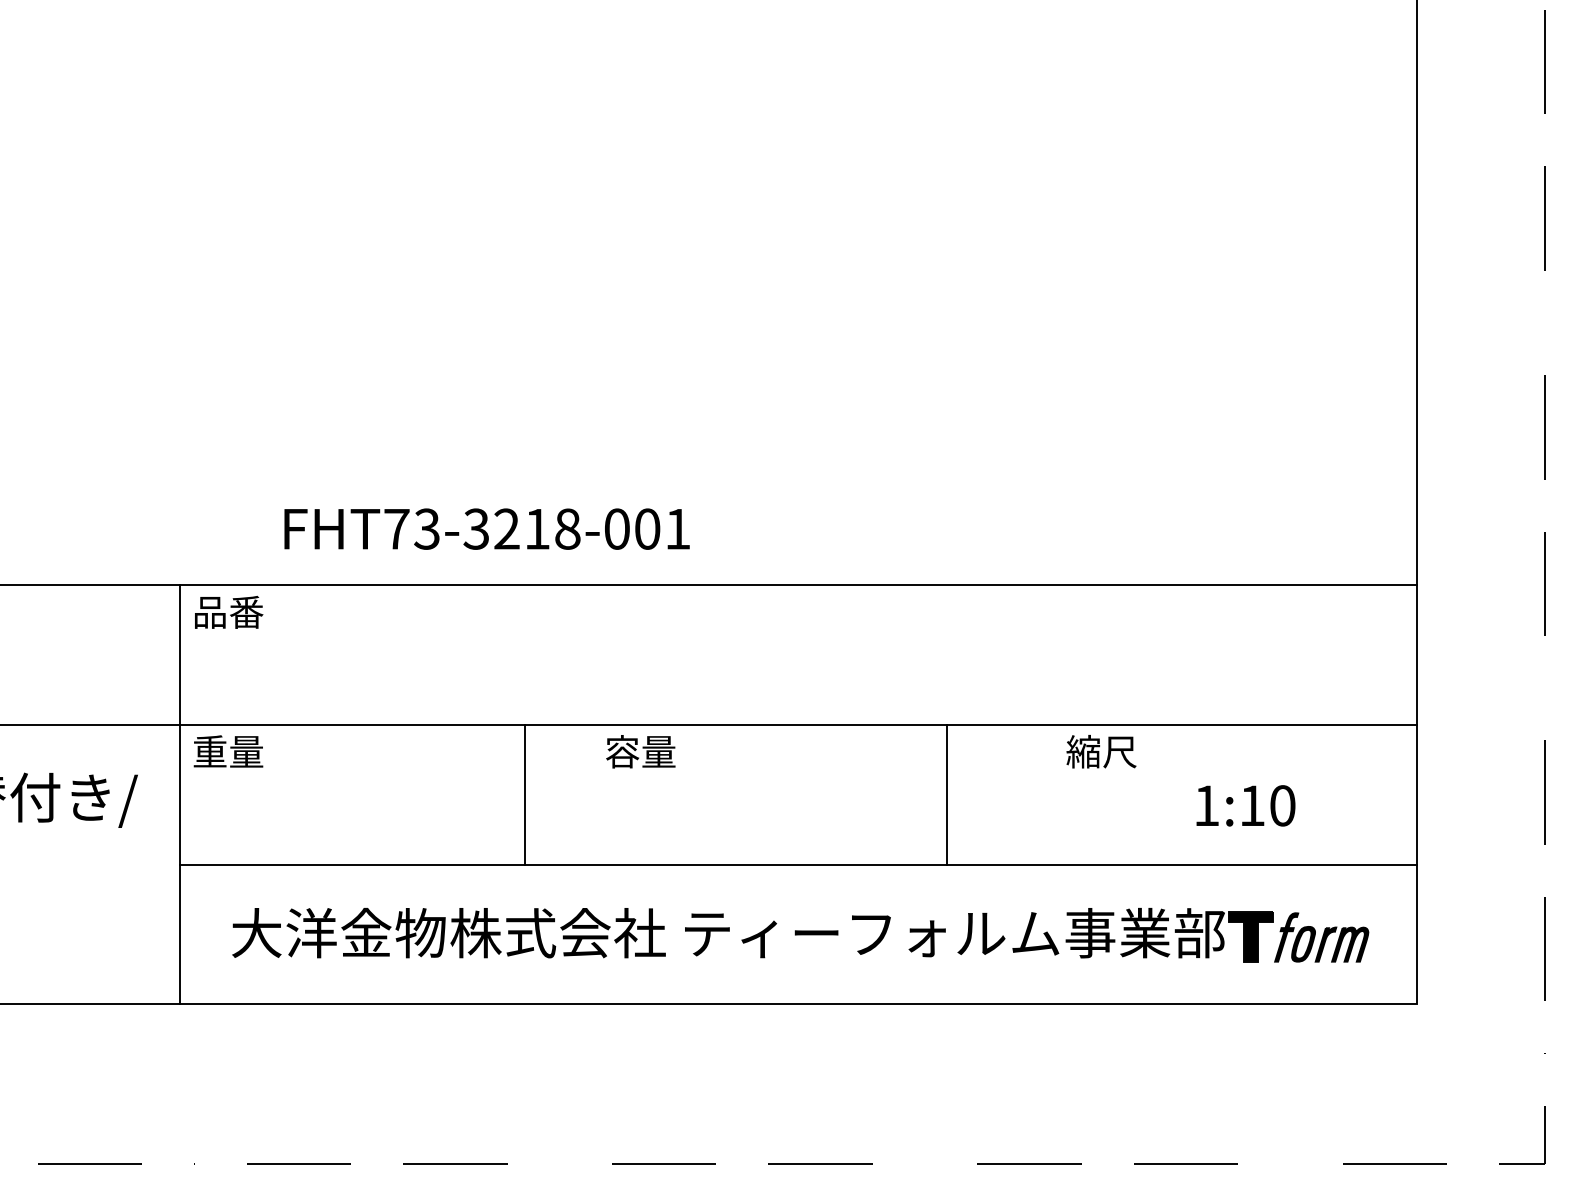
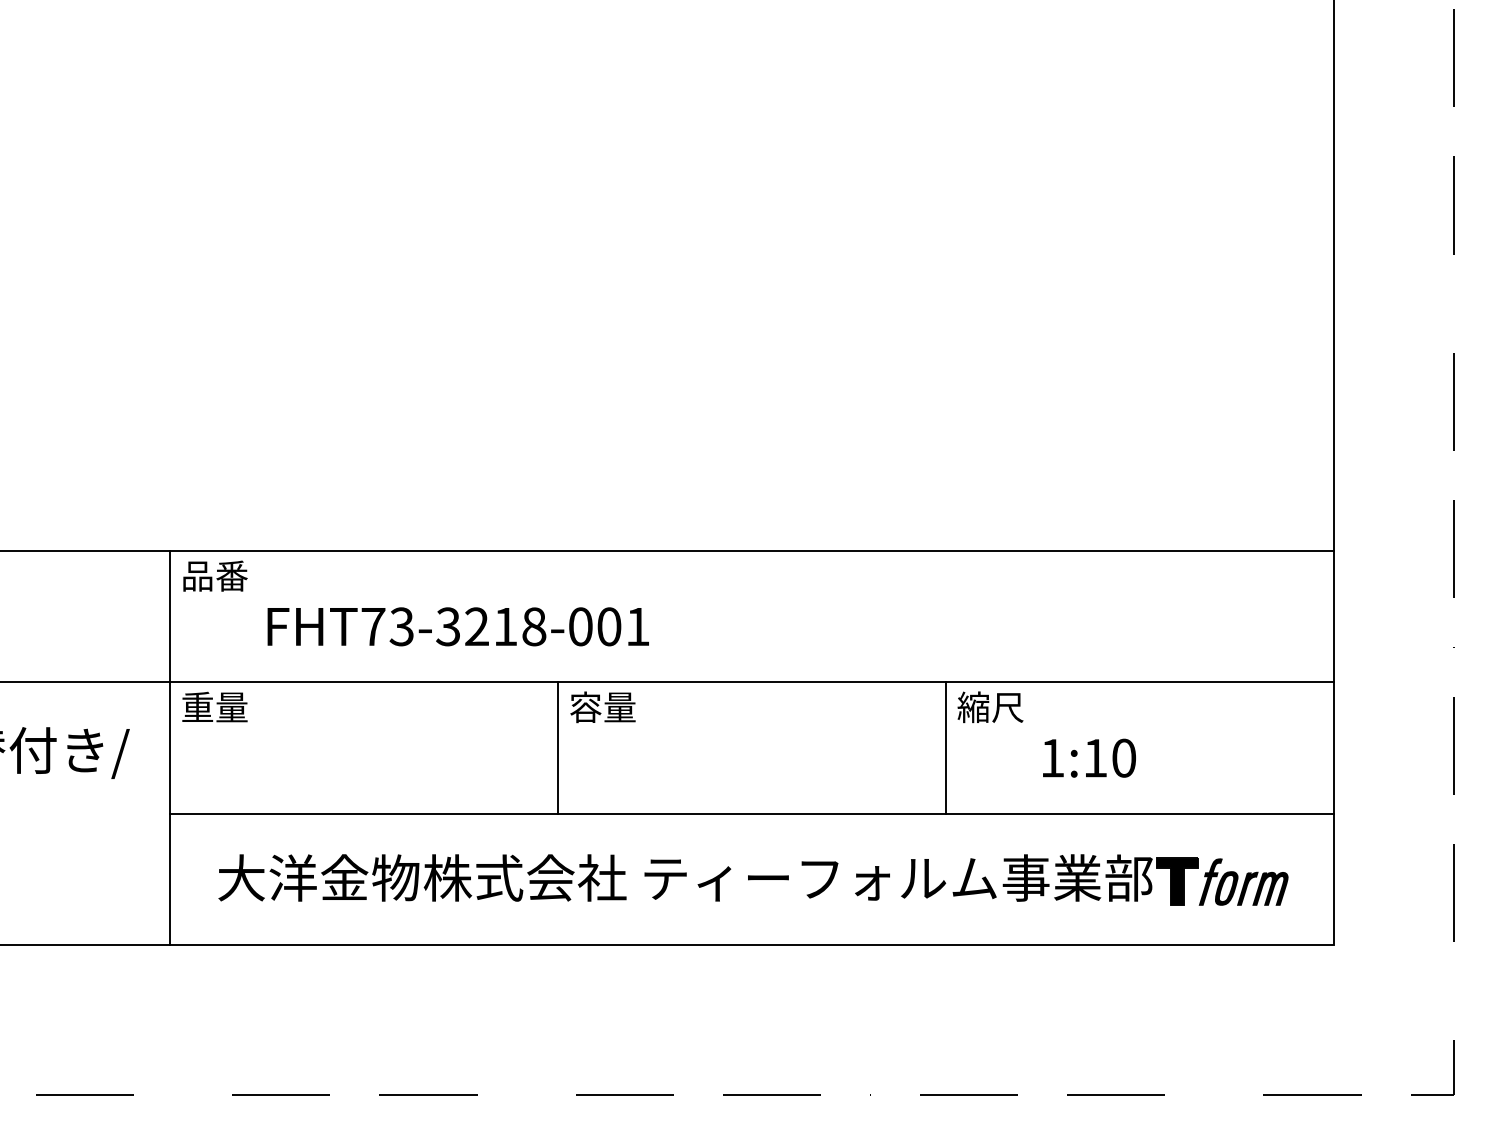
text: (486, 528) -> (457, 626), moved
text: (1101, 751) -> (990, 707), moved
line: (524, 794) -> (557, 747), moved
line: (946, 794) -> (945, 747), moved
text: (1245, 805) -> (1089, 757), moved

